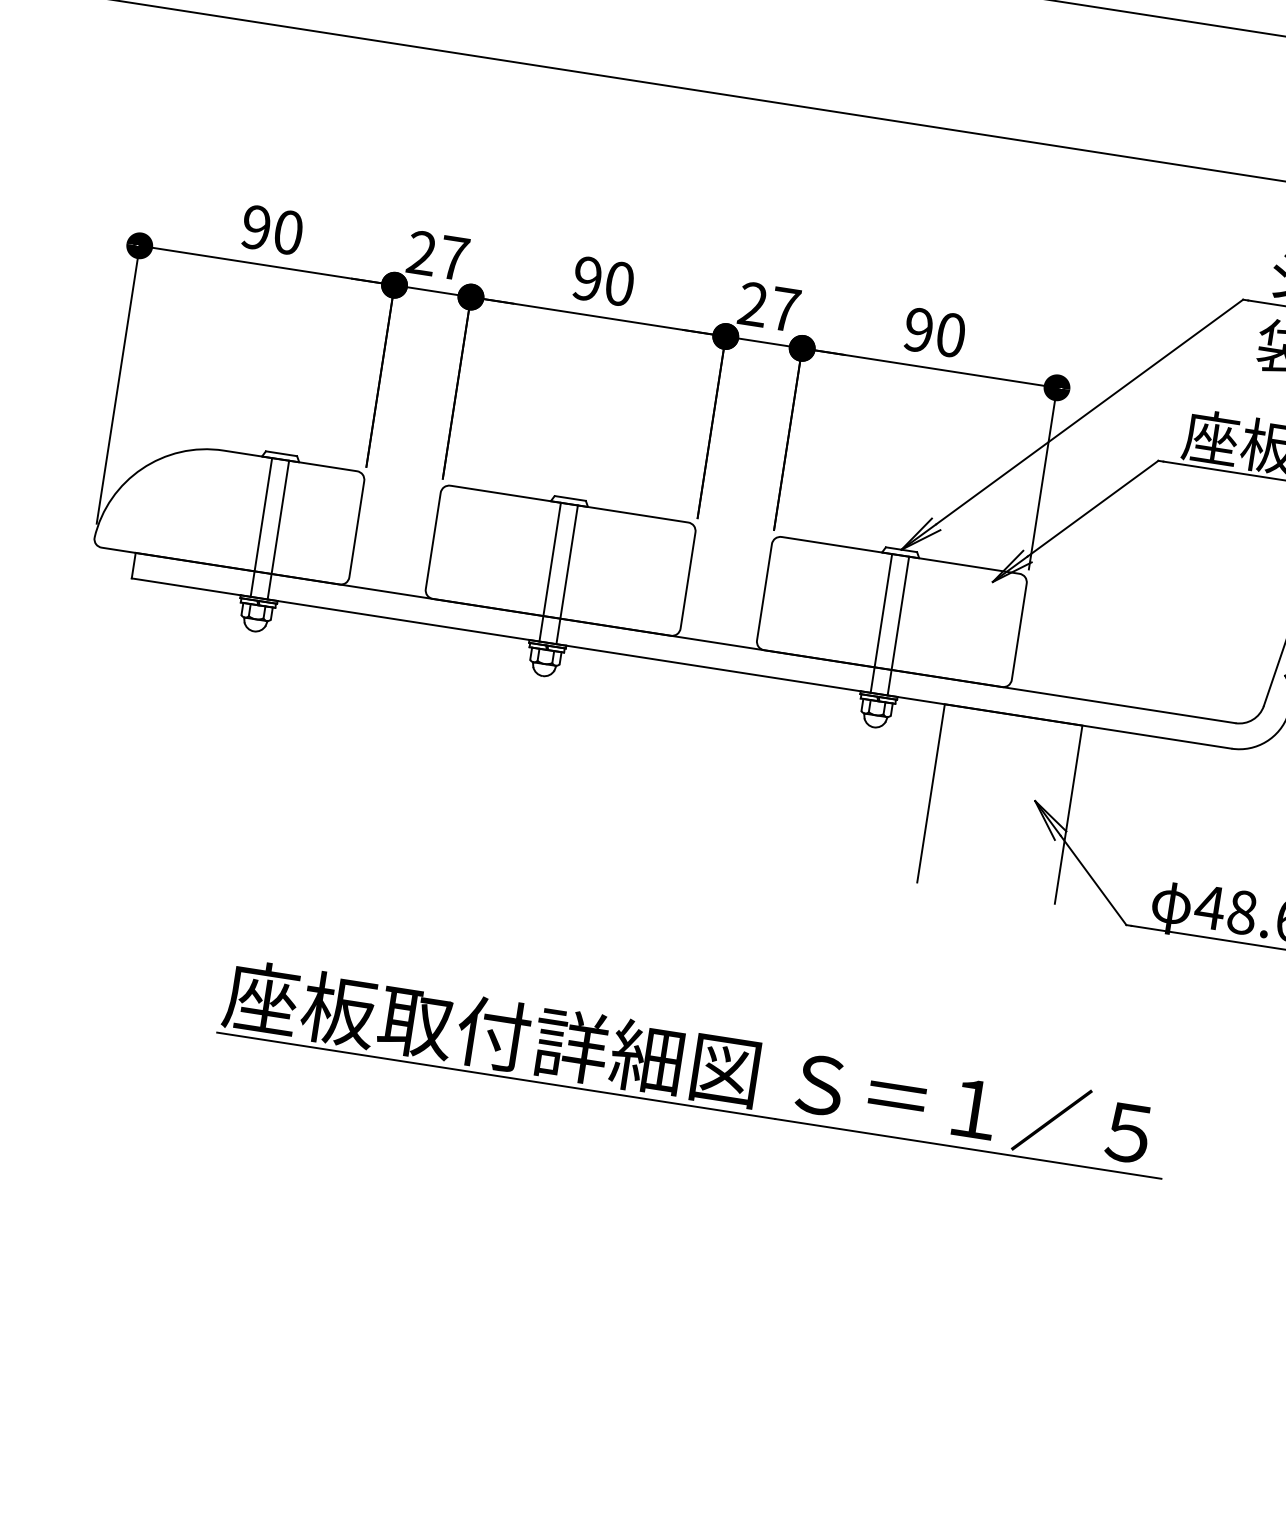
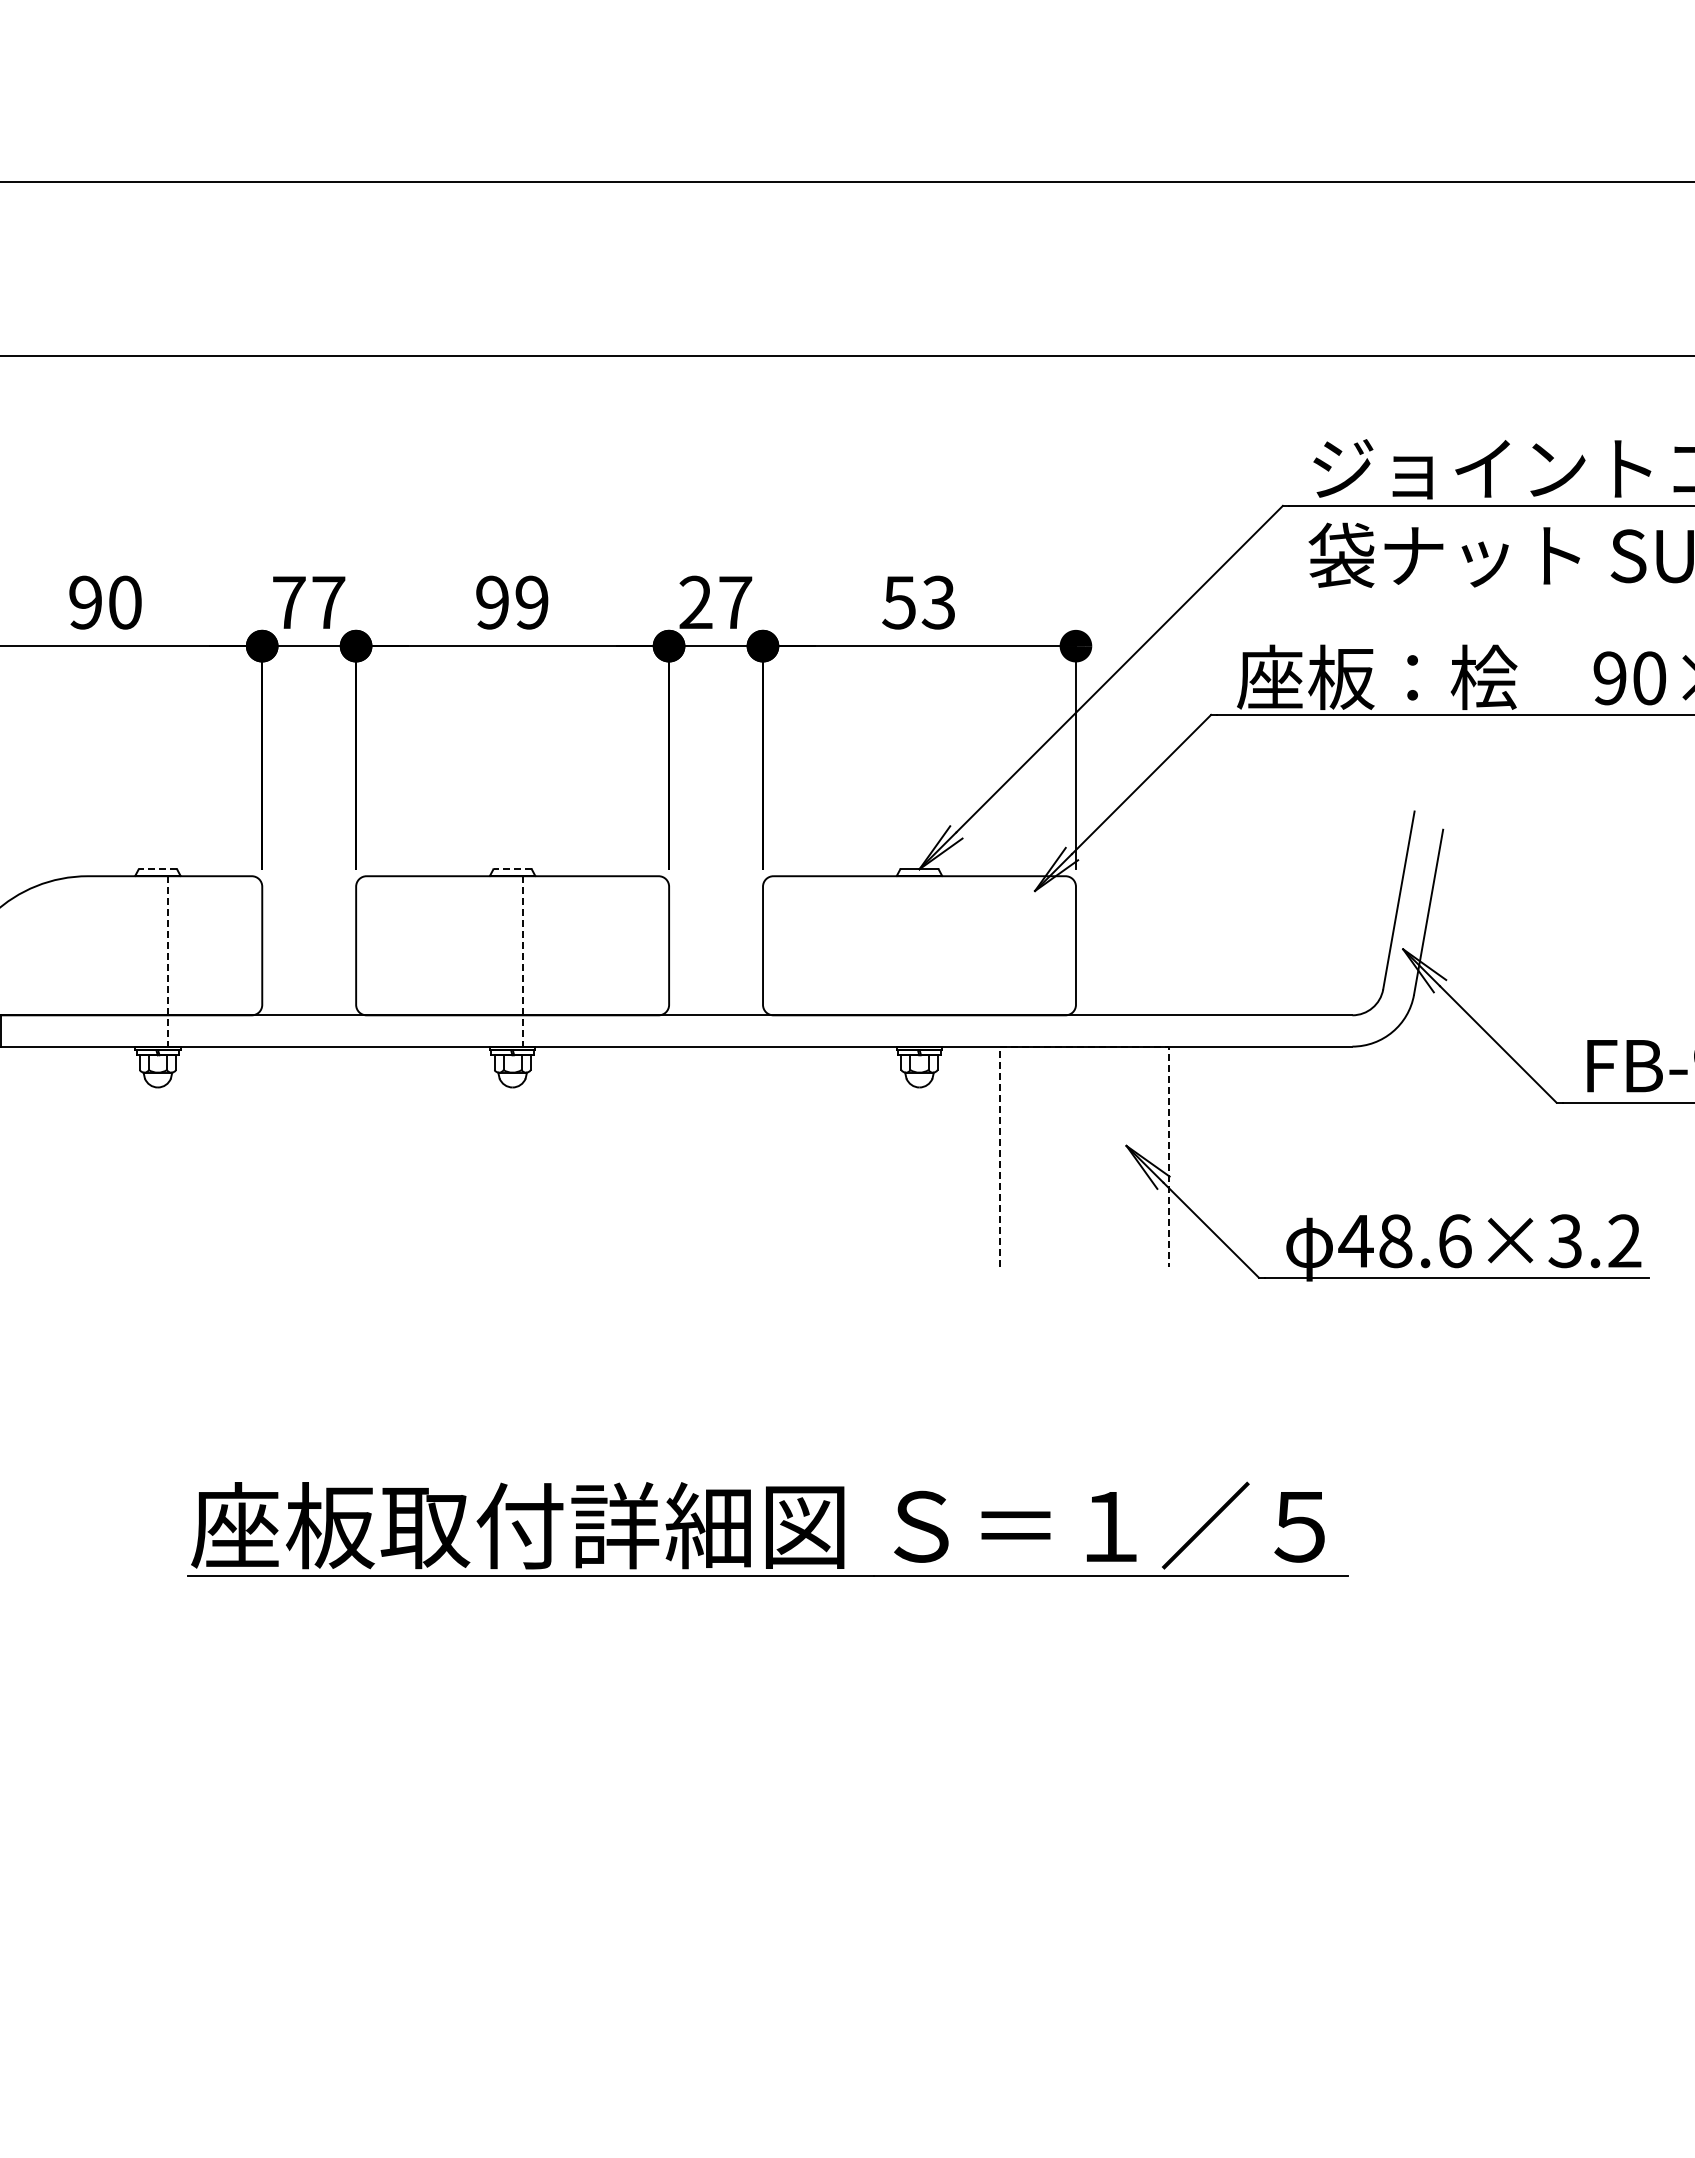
text: (421, 252) -> (288, 601), 27 -> 77
text: (619, 283) -> (531, 602), 90 -> 99
text: (934, 332) -> (918, 602), 90 -> 53
line: (281, 453) -> (157, 869), solid -> dashed
line: (570, 498) -> (512, 869), solid -> dashed
line: (261, 527) -> (147, 961), removed
line: (278, 530) -> (168, 961), solid -> dashed
line: (550, 572) -> (502, 961), removed
line: (567, 574) -> (523, 961), solid -> dashed
line: (881, 623) -> (909, 961), removed
line: (898, 626) -> (929, 961), removed
line: (1013, 714) -> (1084, 1046), solid -> dashed

